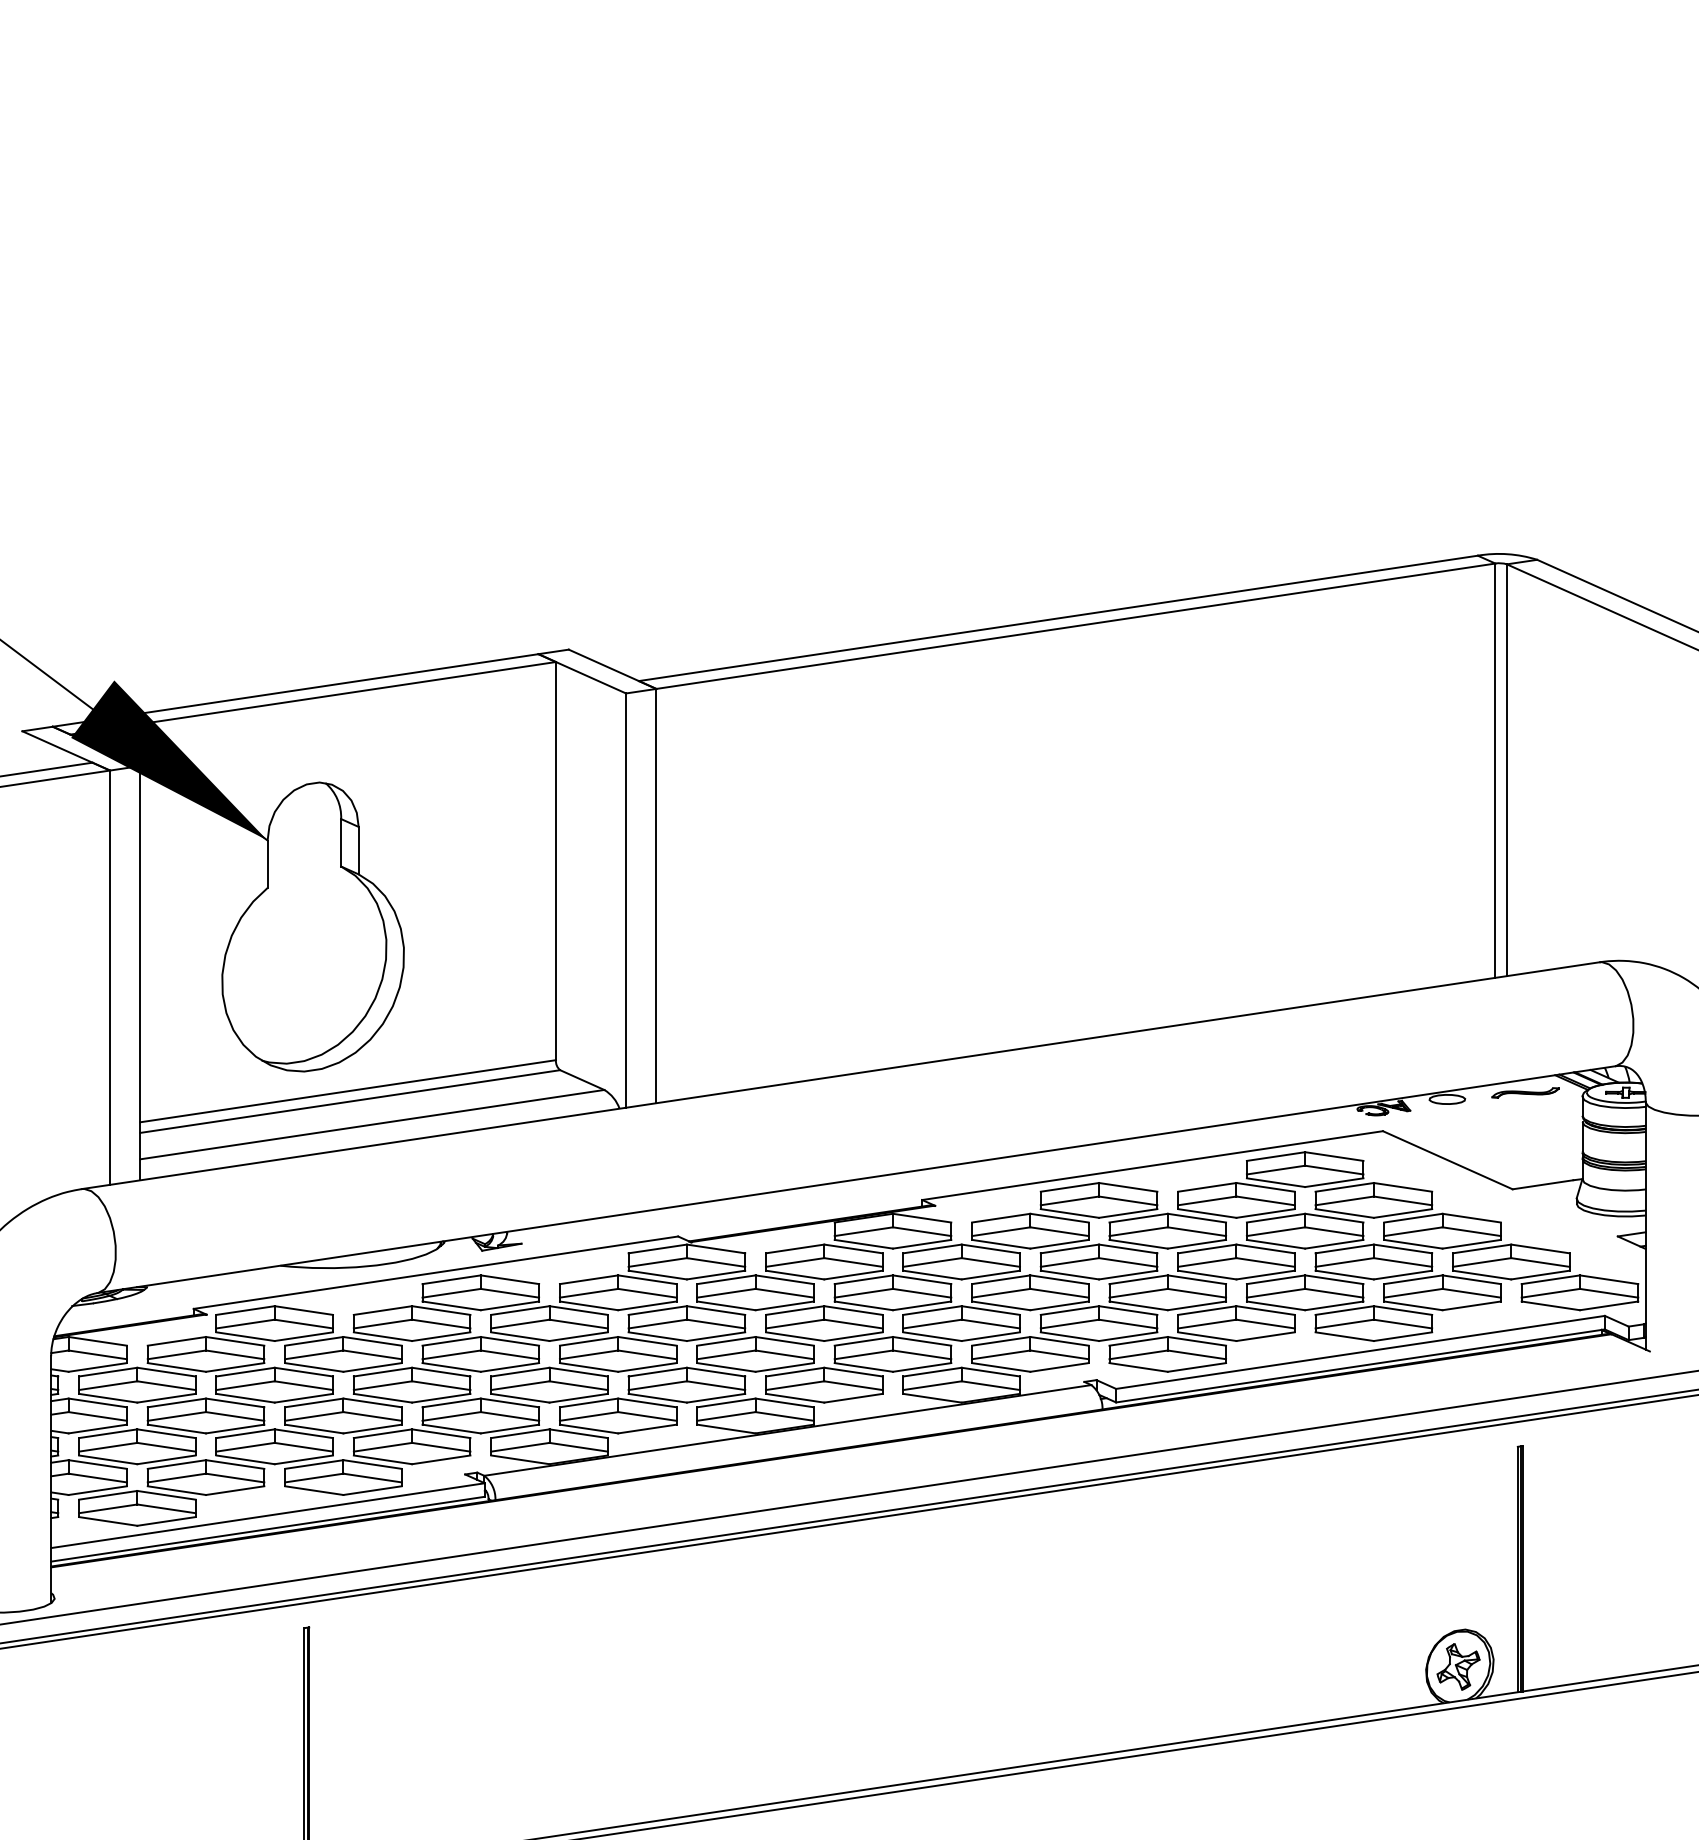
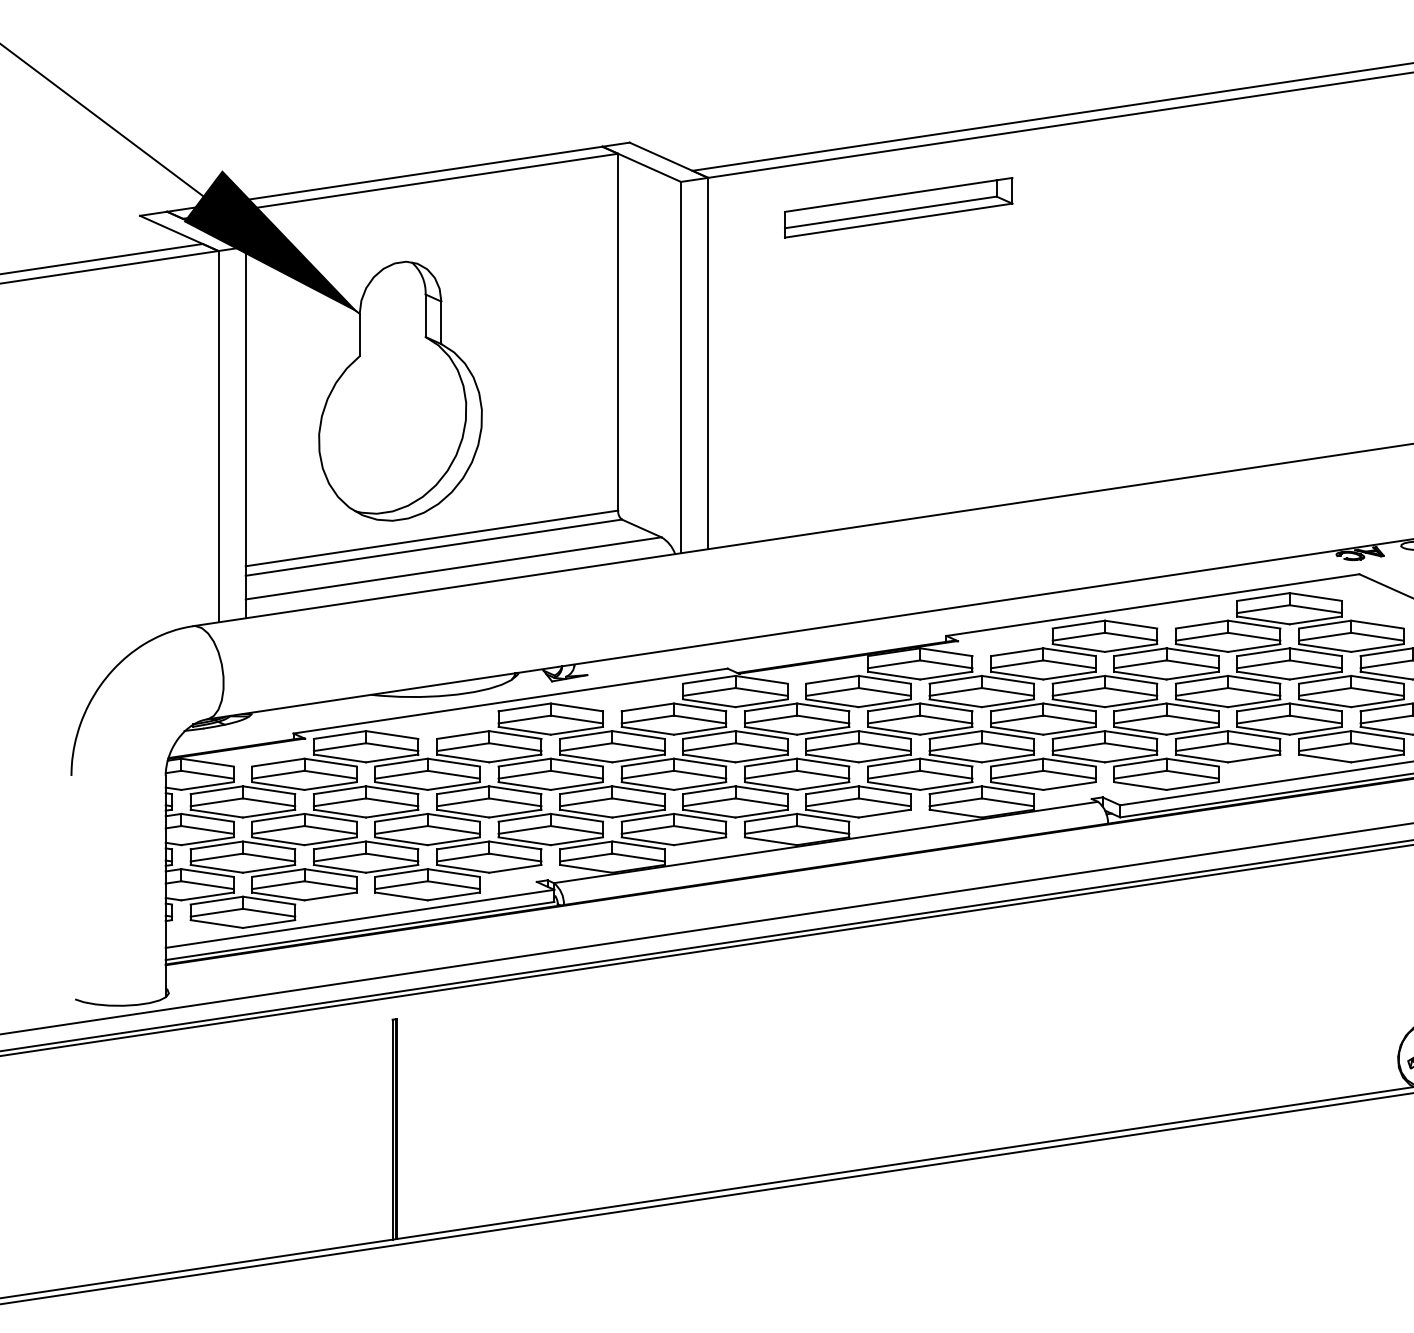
part: (868, 722) -> (898, 207), added

